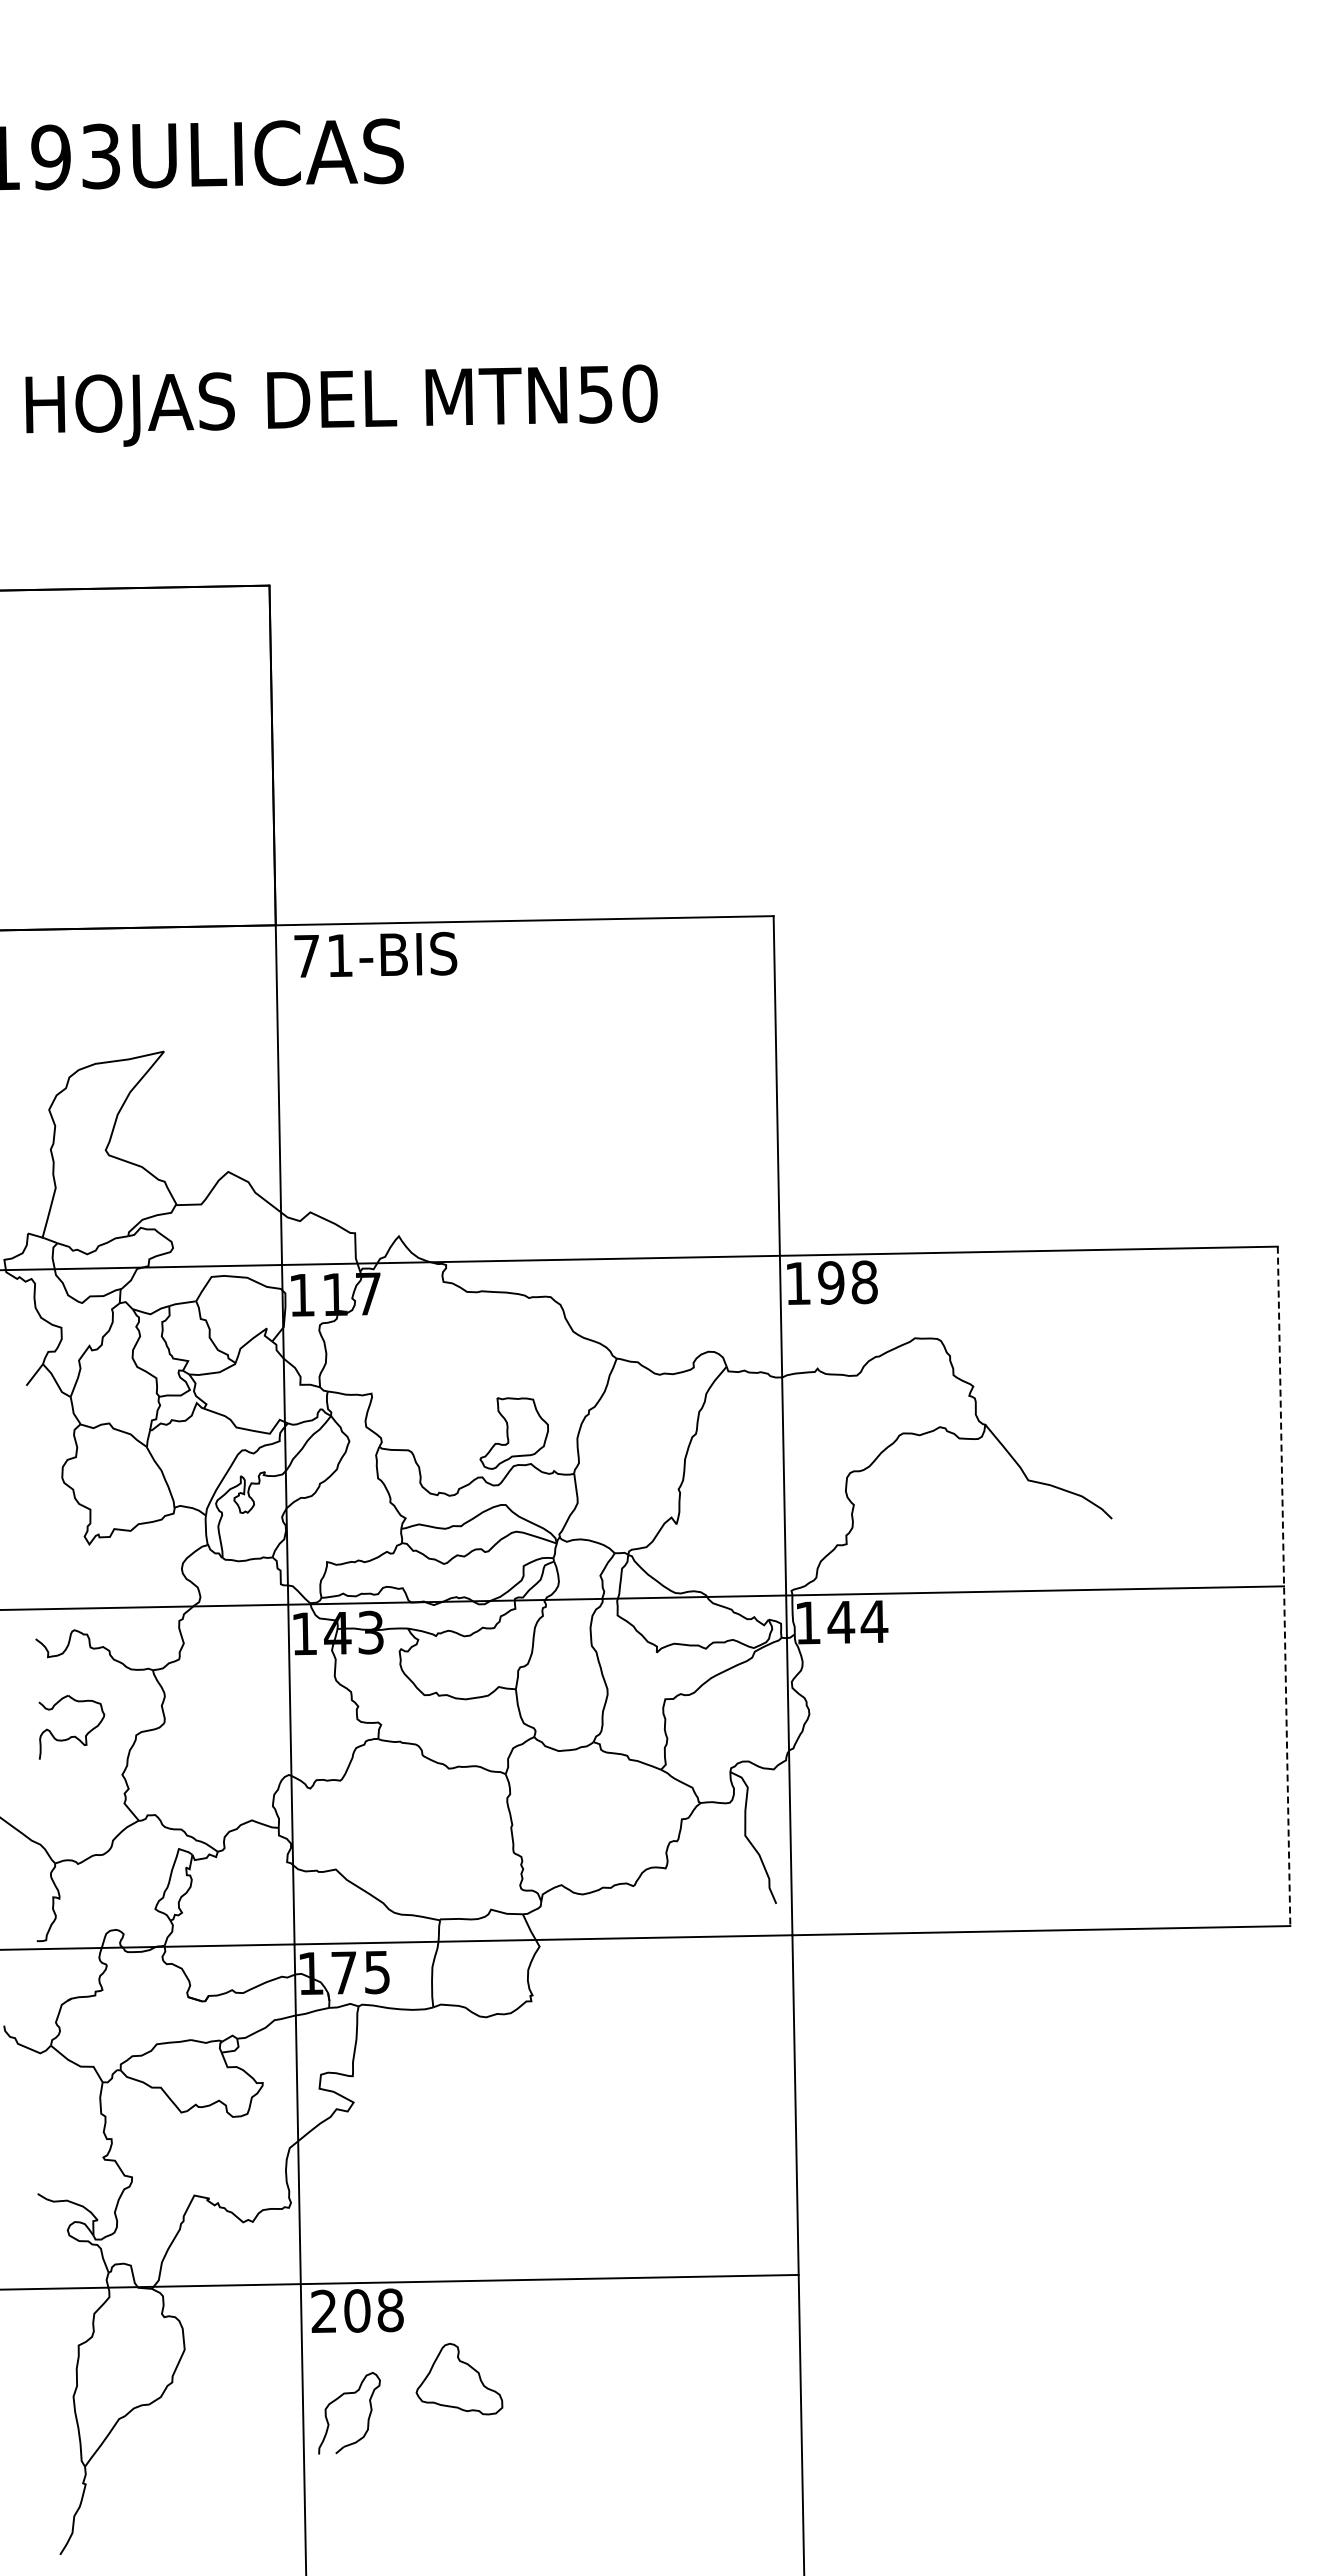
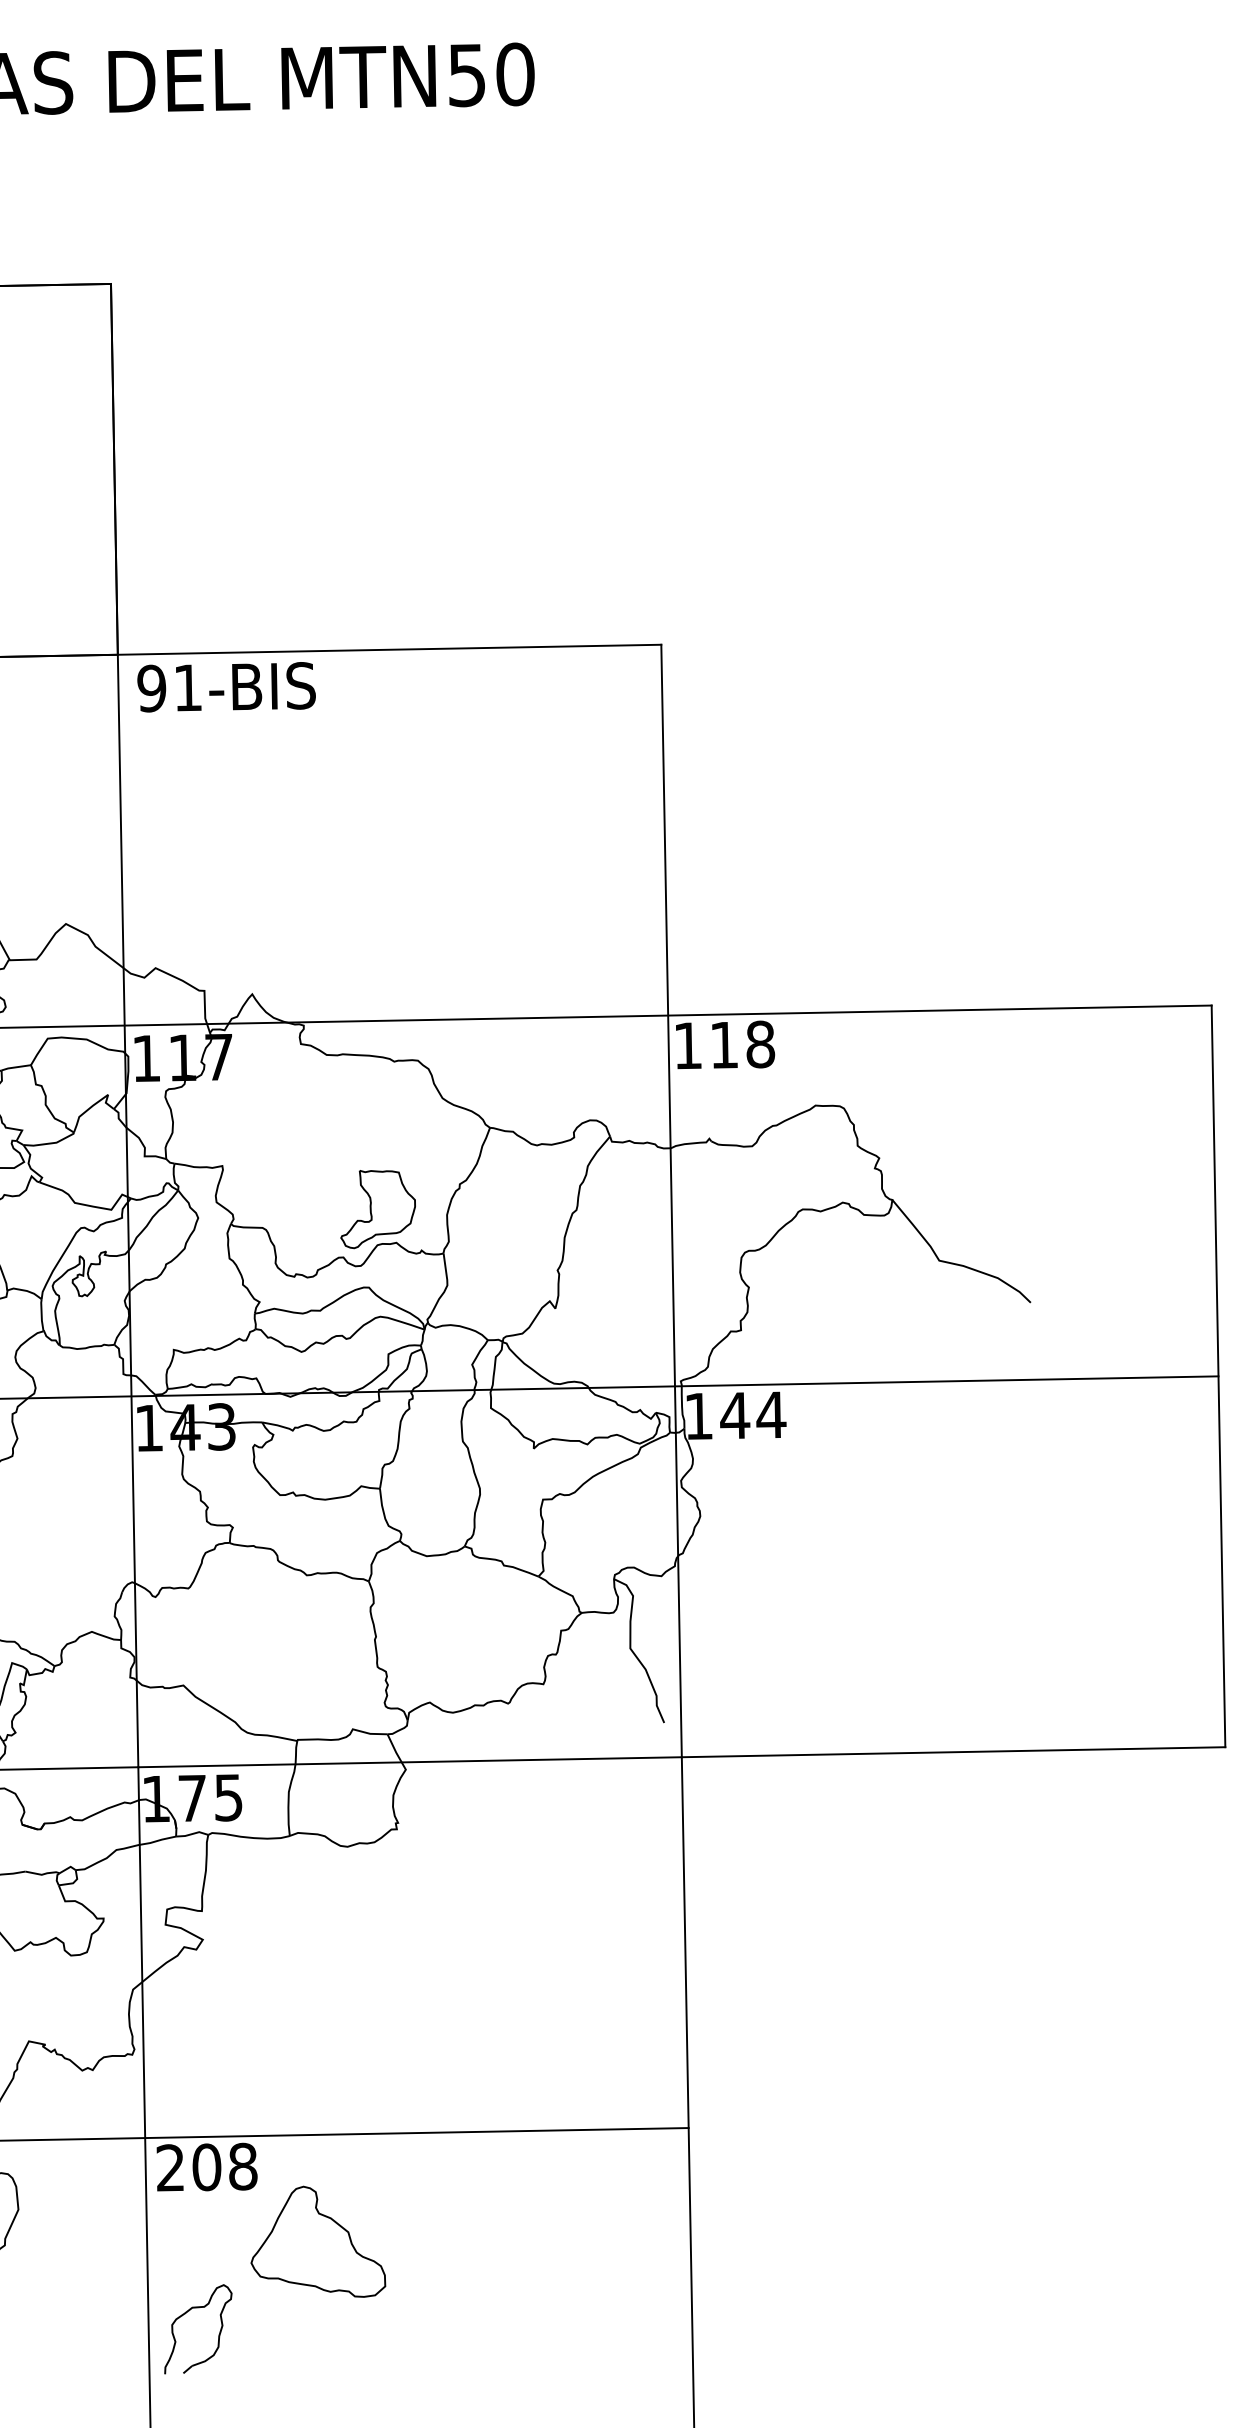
text: (306, 956) -> (151, 688), 71-BIS -> 91-BIS
text: (831, 1282) -> (724, 1044), 198 -> 118
line: (1284, 1586) -> (1218, 1376), dashed -> solid
part: (459, 2378) -> (318, 2241), size x1.43
part: (339, 2398) -> (187, 2313), moved

